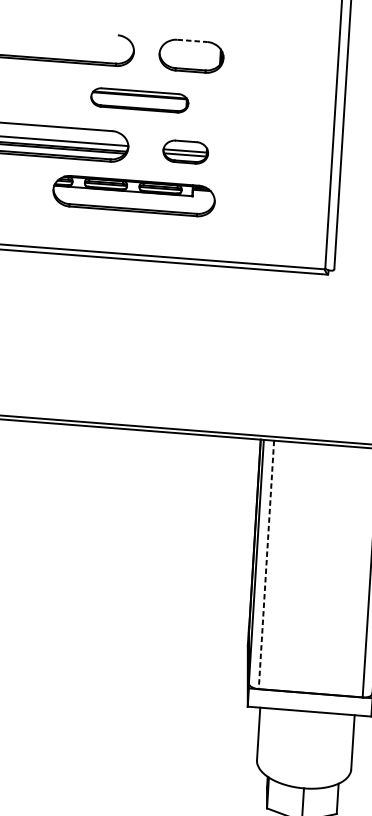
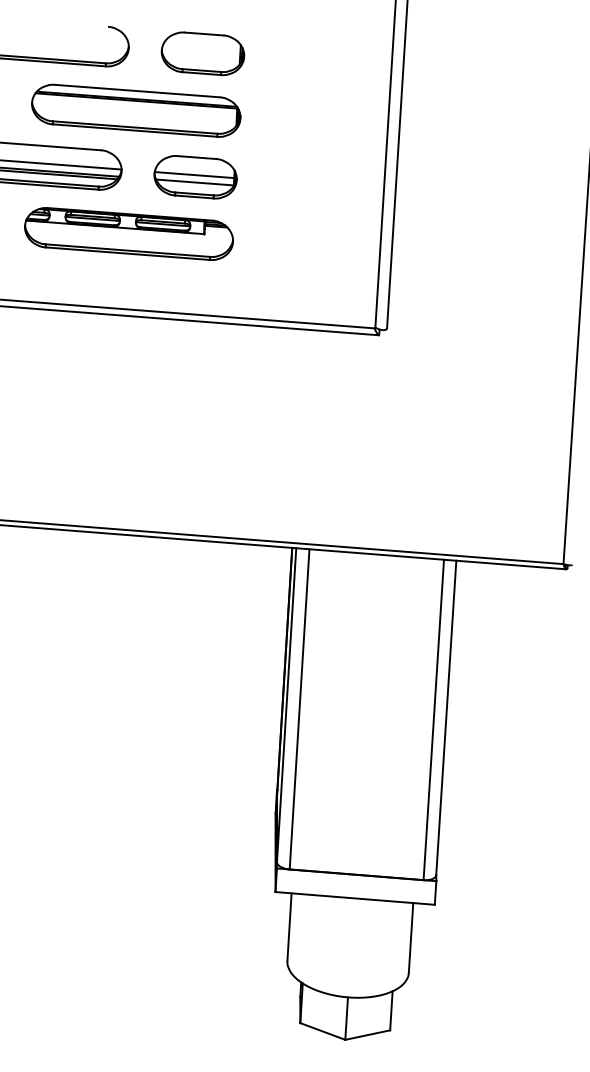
line: (192, 41) -> (204, 34), dashed -> solid
part: (139, 100) -> (136, 110), size x1.67
part: (185, 152) -> (195, 177), size x1.43
line: (266, 565) -> (299, 709), dashed -> solid

